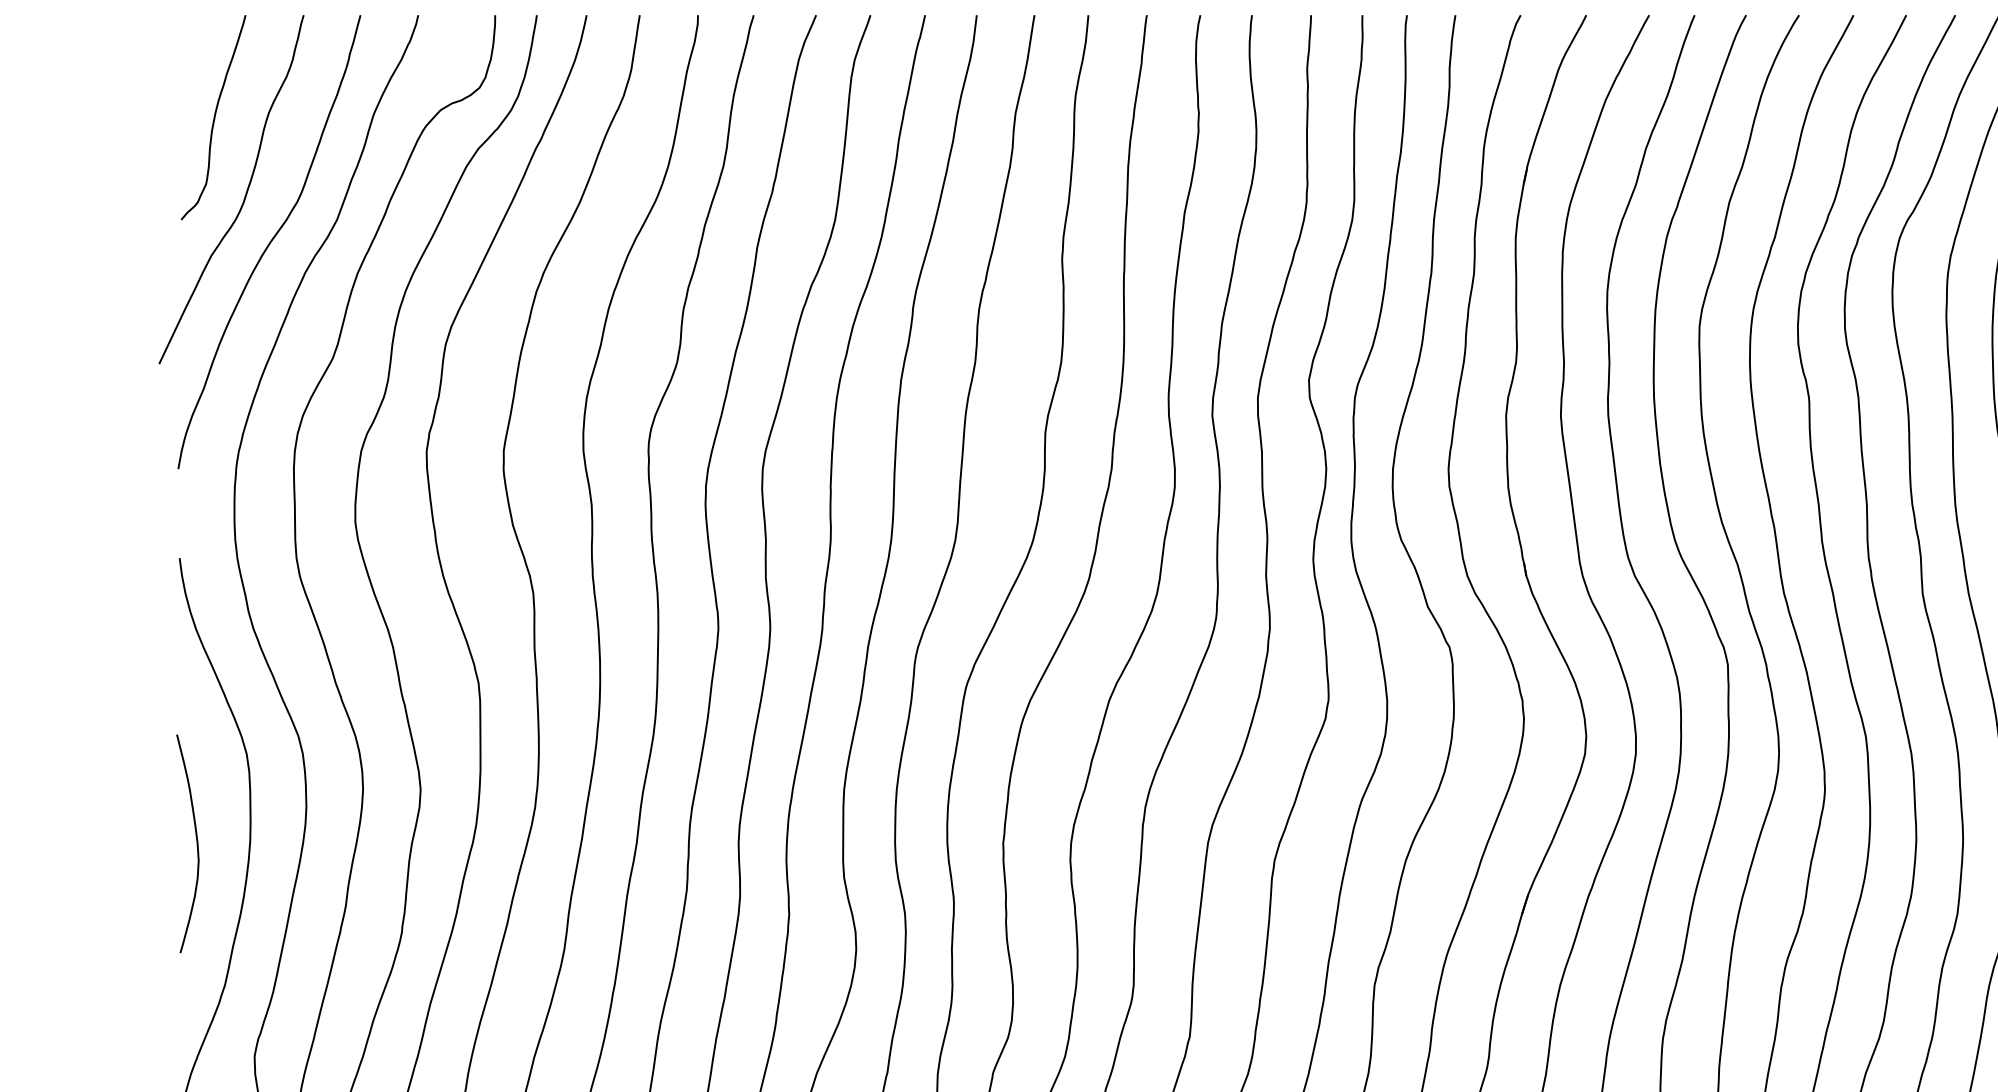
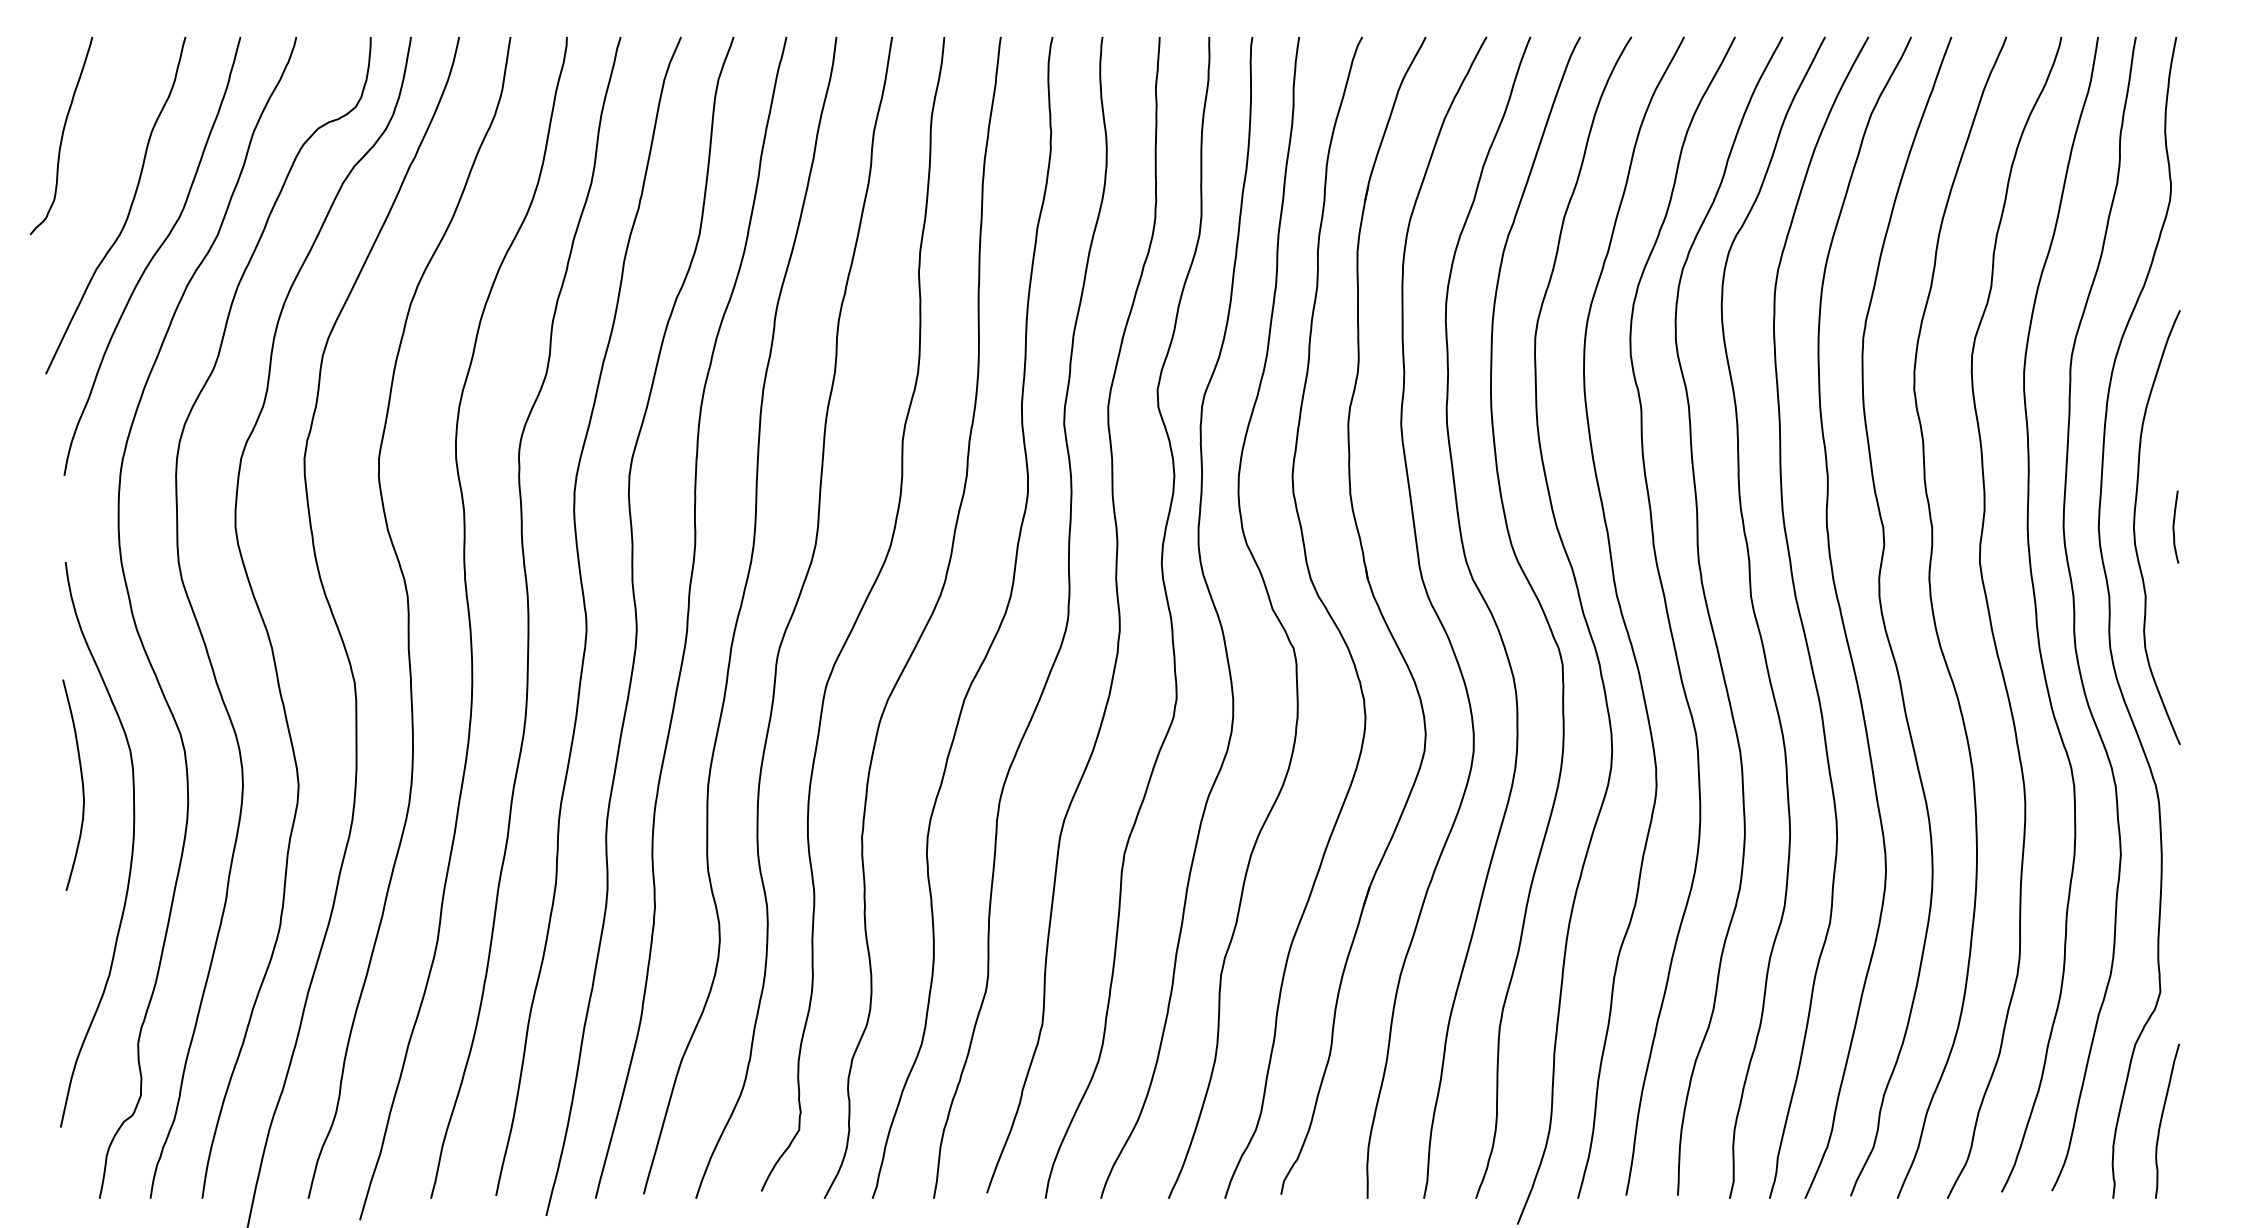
curve: (213, 117) -> (61, 135), moved
curve: (196, 841) -> (81, 782), moved

